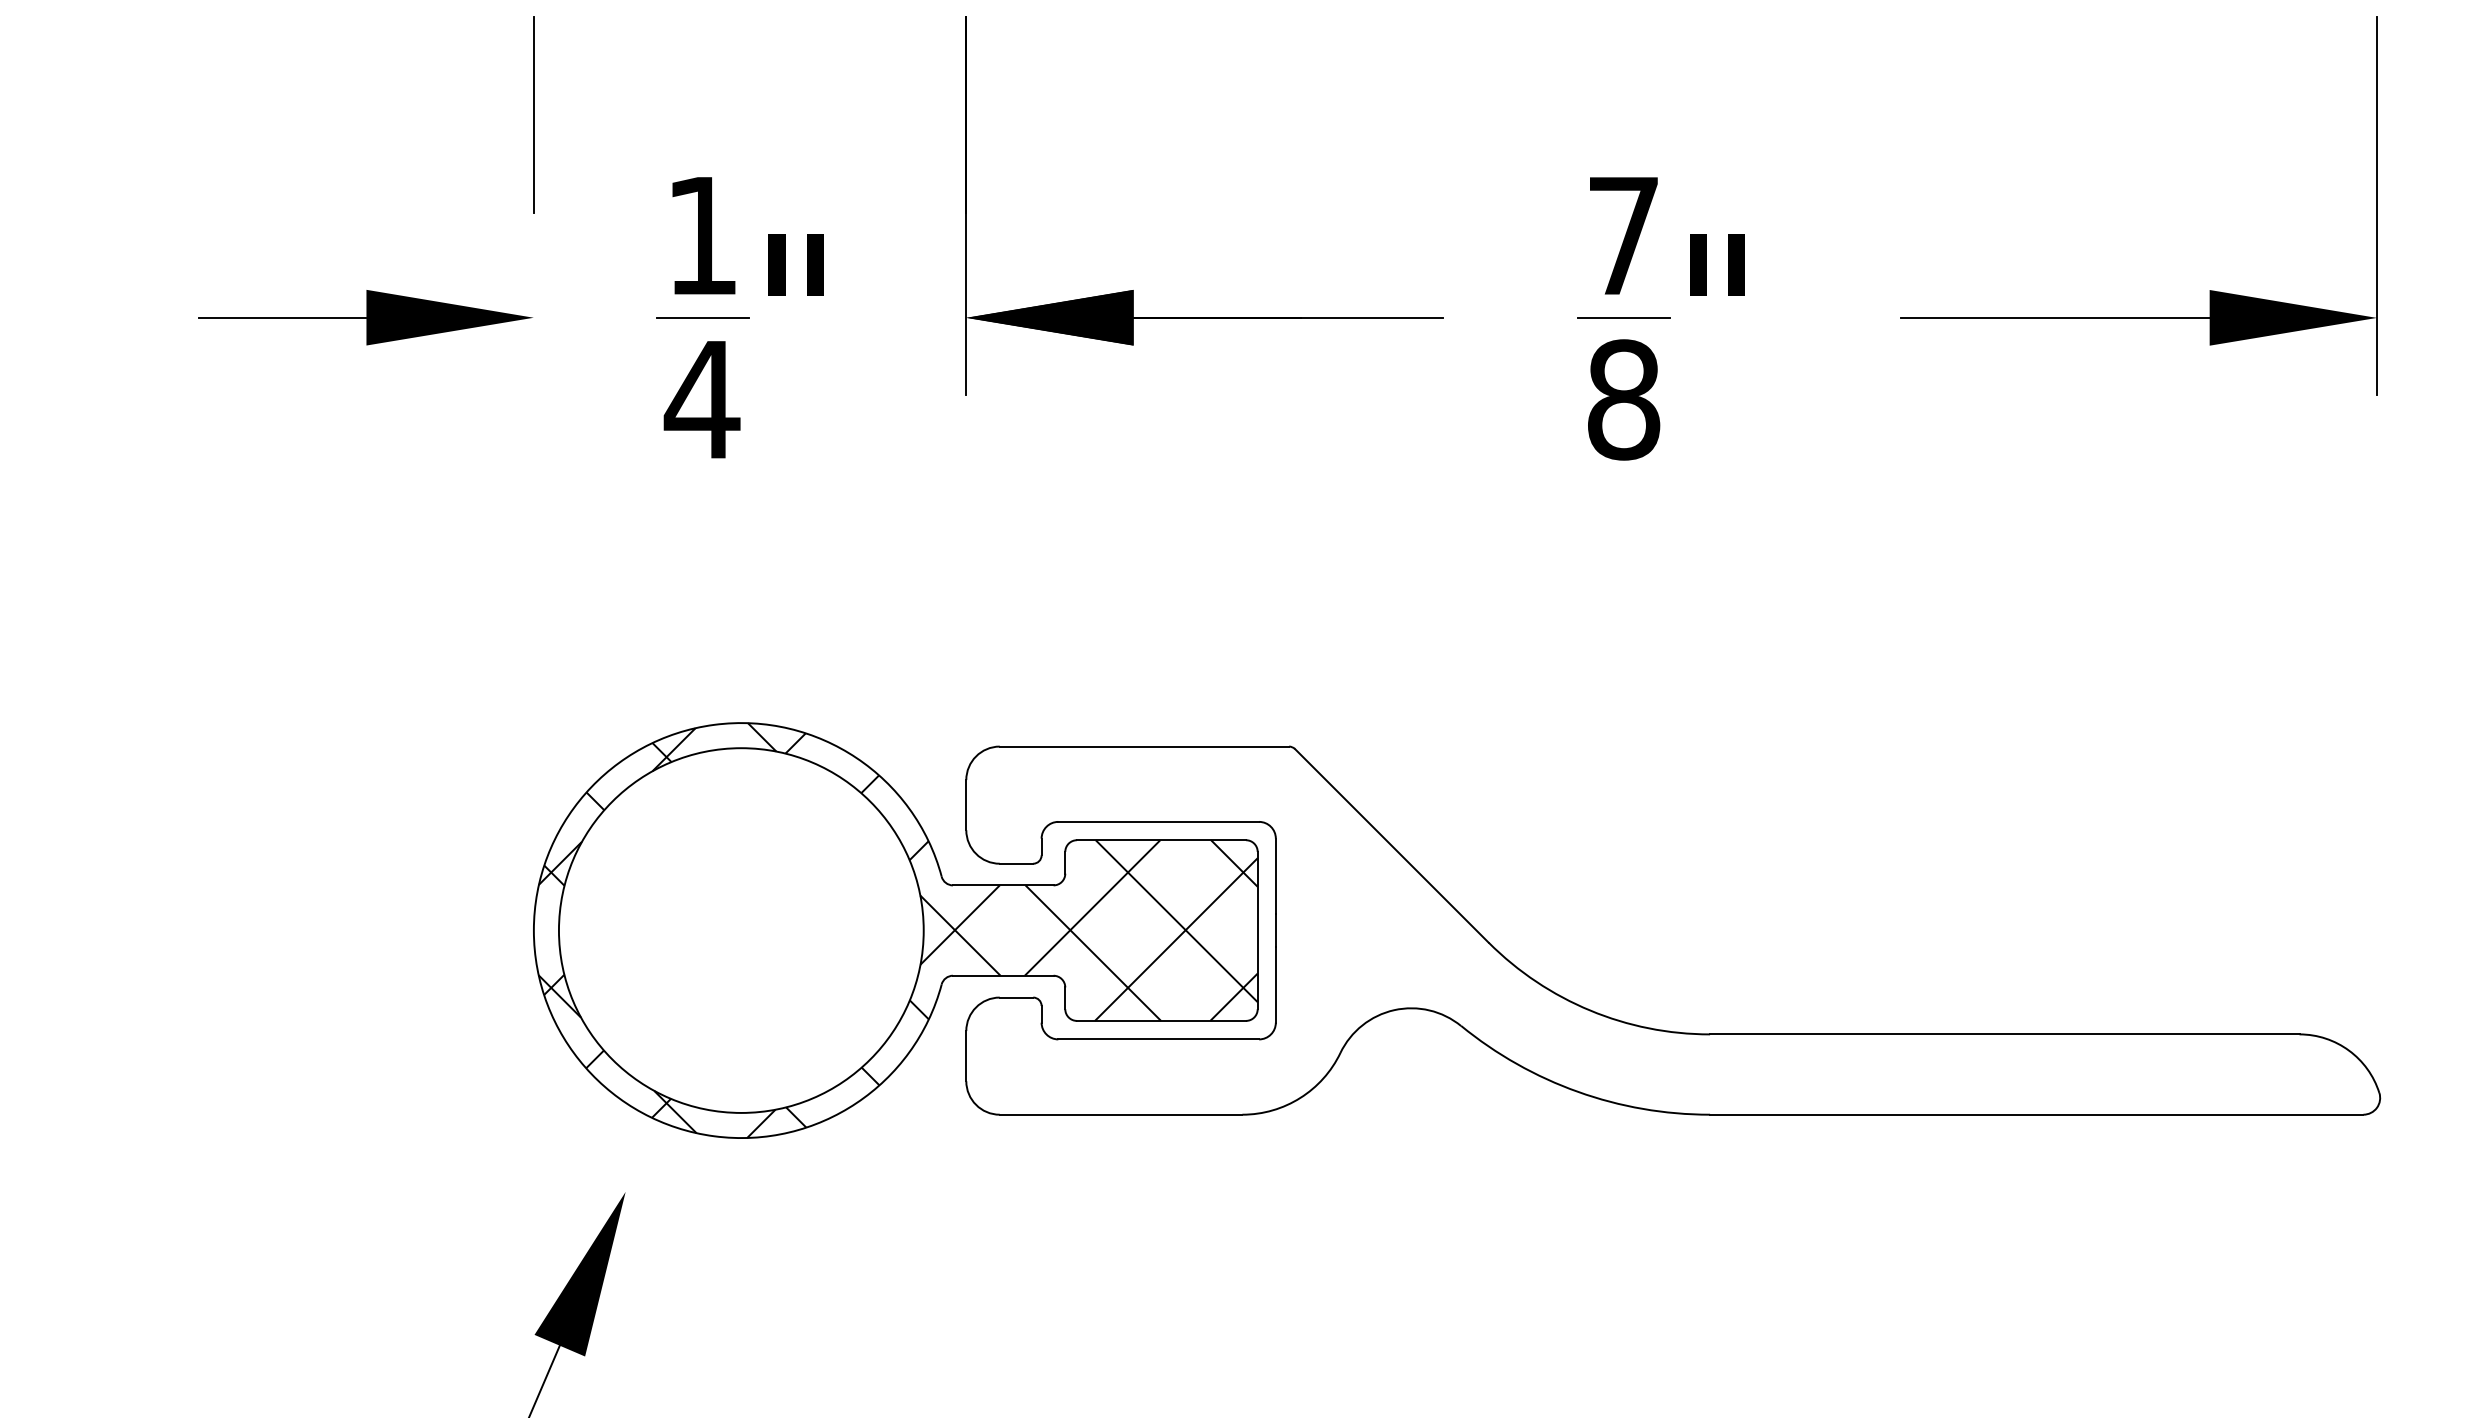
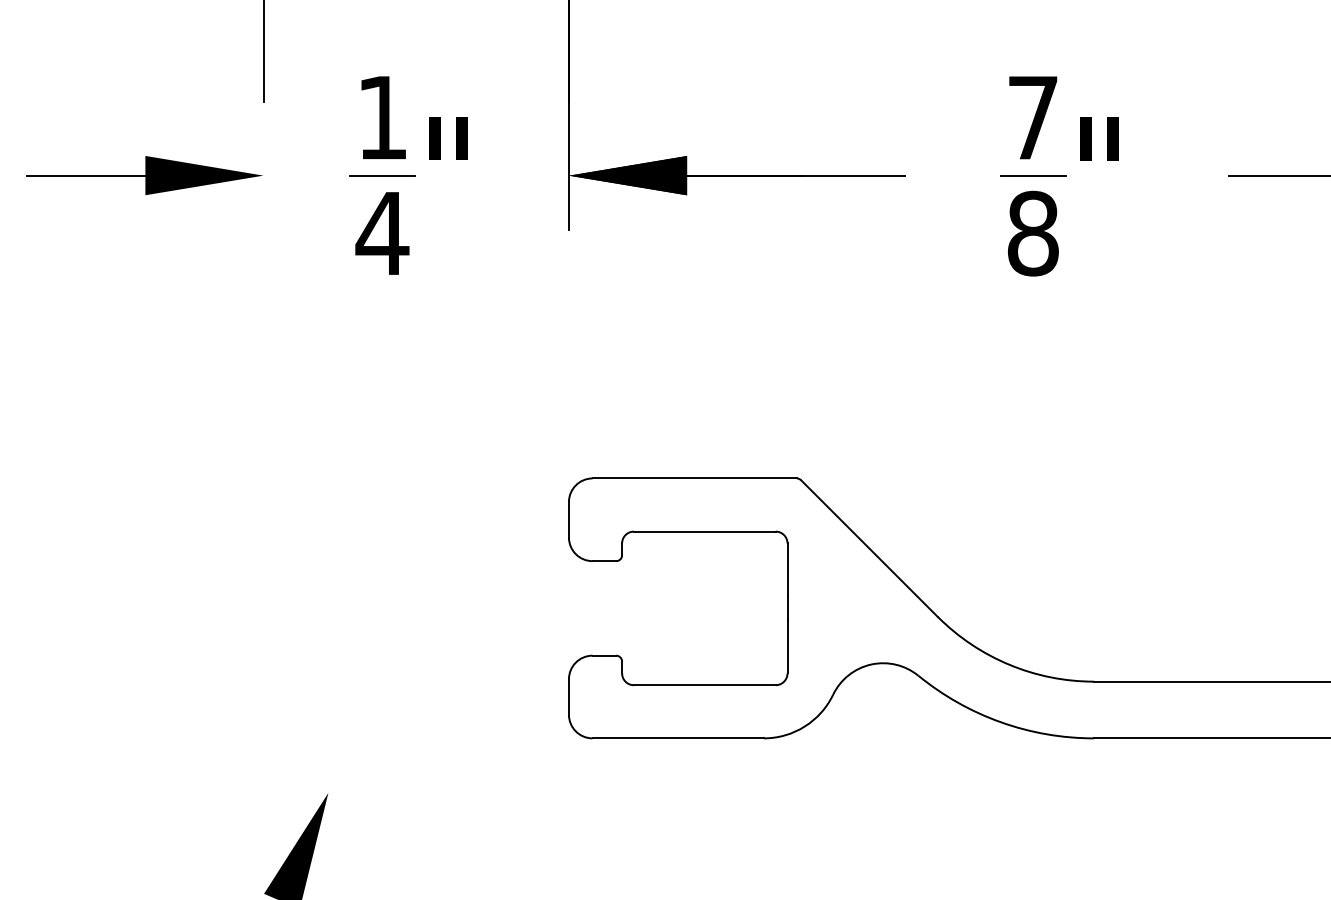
part: (895, 930) -> (518, 608), removed

